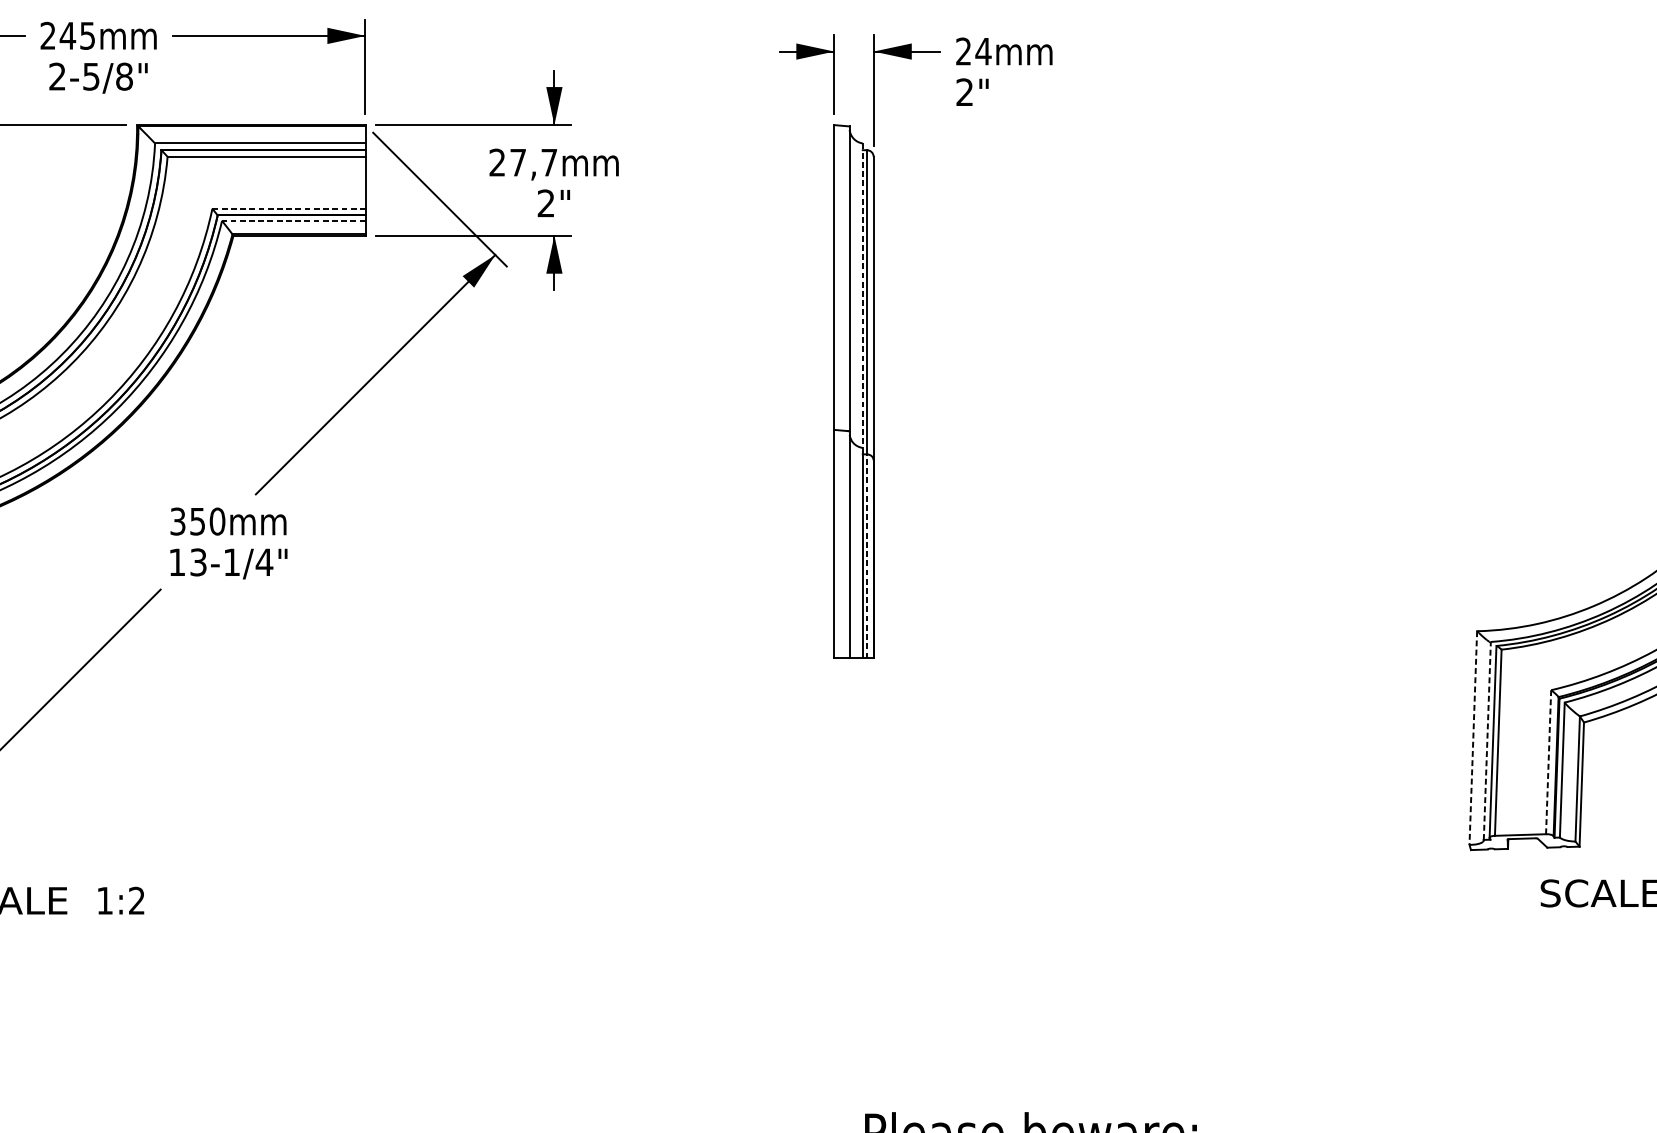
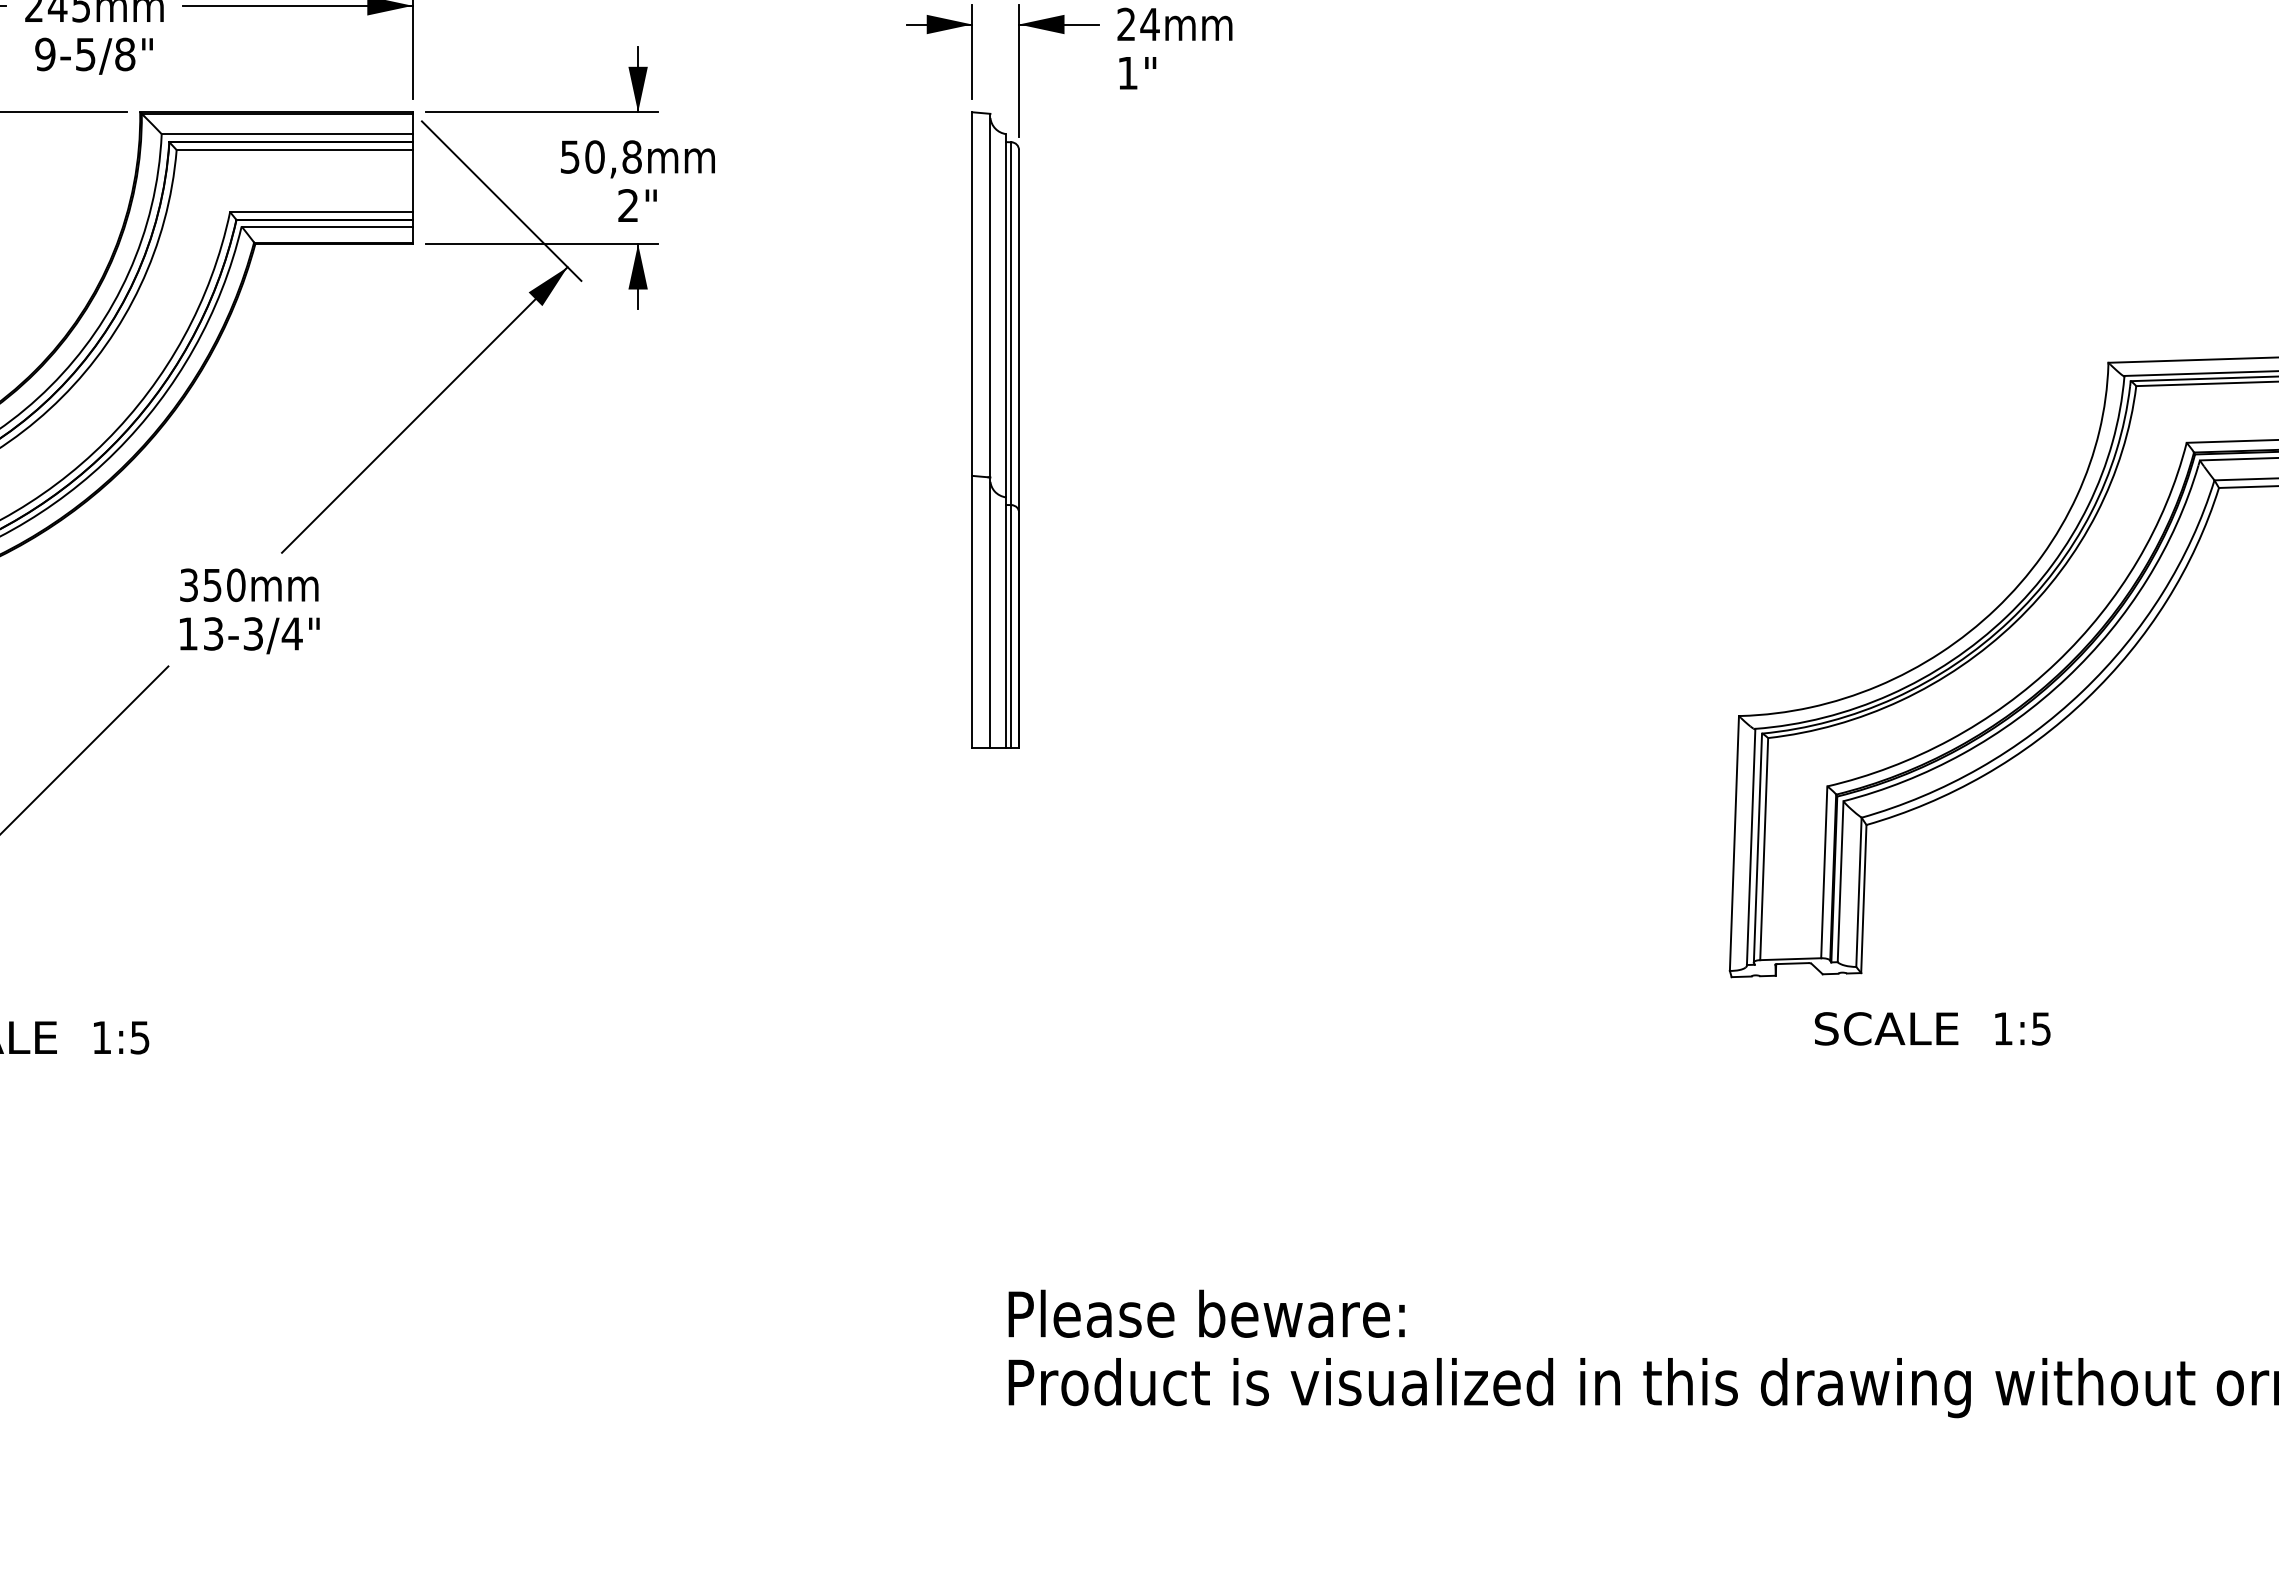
text: (57, 76) -> (45, 54), 2-5/8" -> 9-5/8"
text: (964, 91) -> (1127, 72), 2" -> 1"
text: (522, 162) -> (600, 156), 27,7 -> 50,8
line: (289, 209) -> (321, 212), dashed -> solid
line: (294, 220) -> (327, 226), dashed -> solid
line: (863, 295) -> (1006, 315), dashed -> solid
line: (867, 556) -> (1011, 626), dashed -> solid
text: (231, 562) -> (252, 633), 13-1/4" -> 13-3/4"
line: (1473, 738) -> (1734, 843), dashed -> solid
line: (1487, 740) -> (1751, 846), dashed -> solid
line: (1548, 762) -> (1824, 872), dashed -> solid
text: (136, 900) -> (139, 1037), 1:2 -> 1:5

